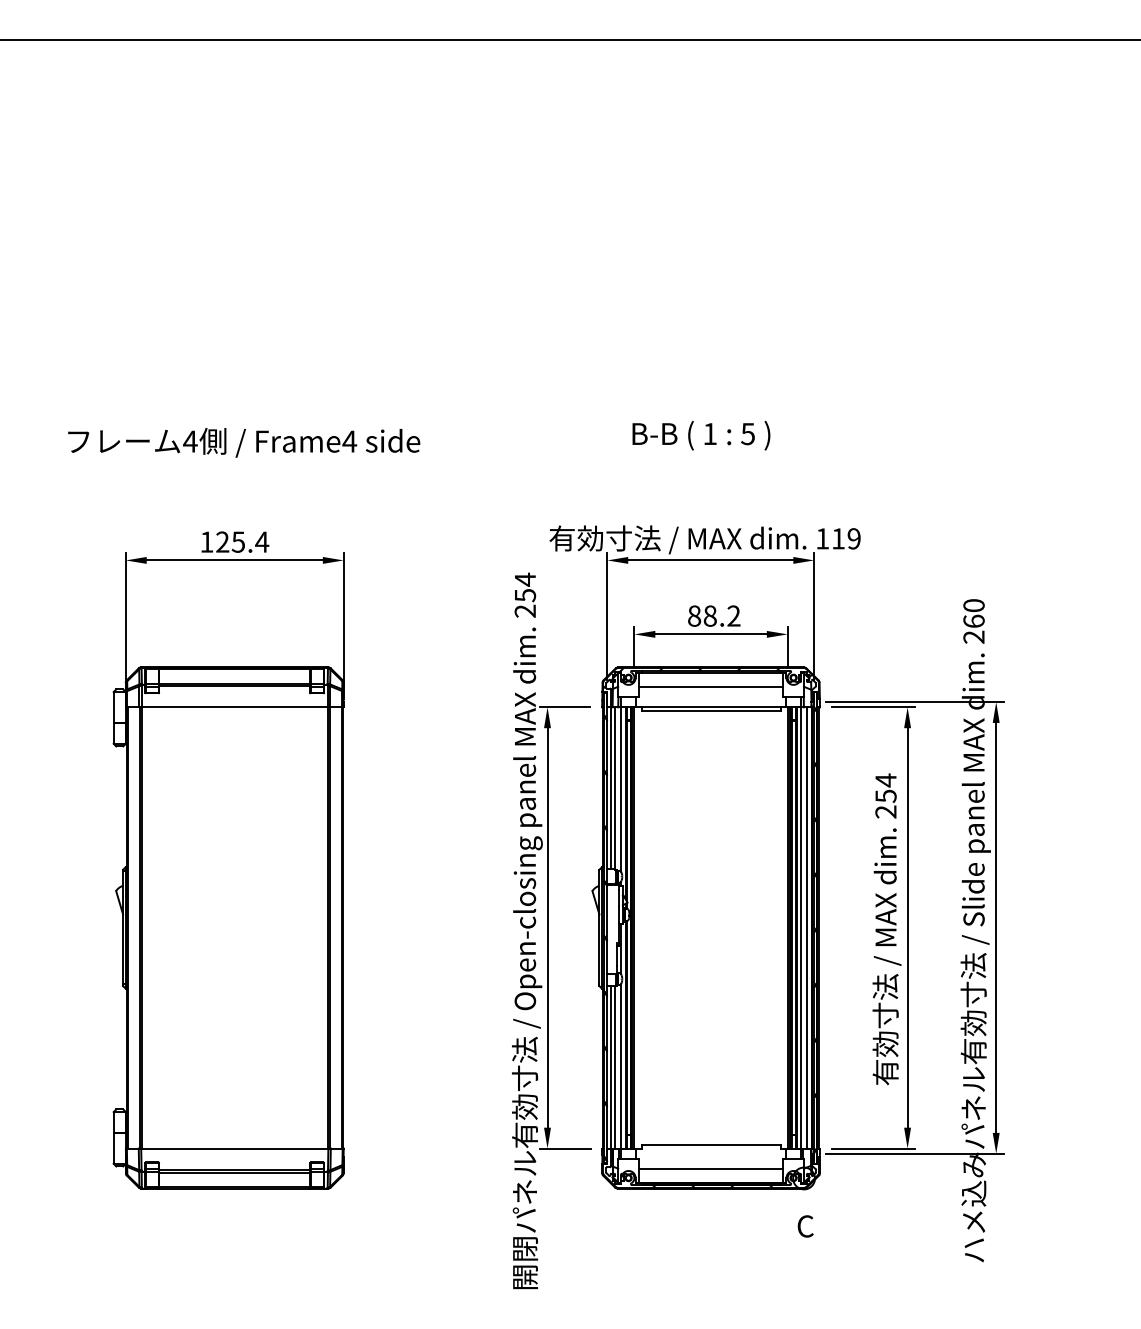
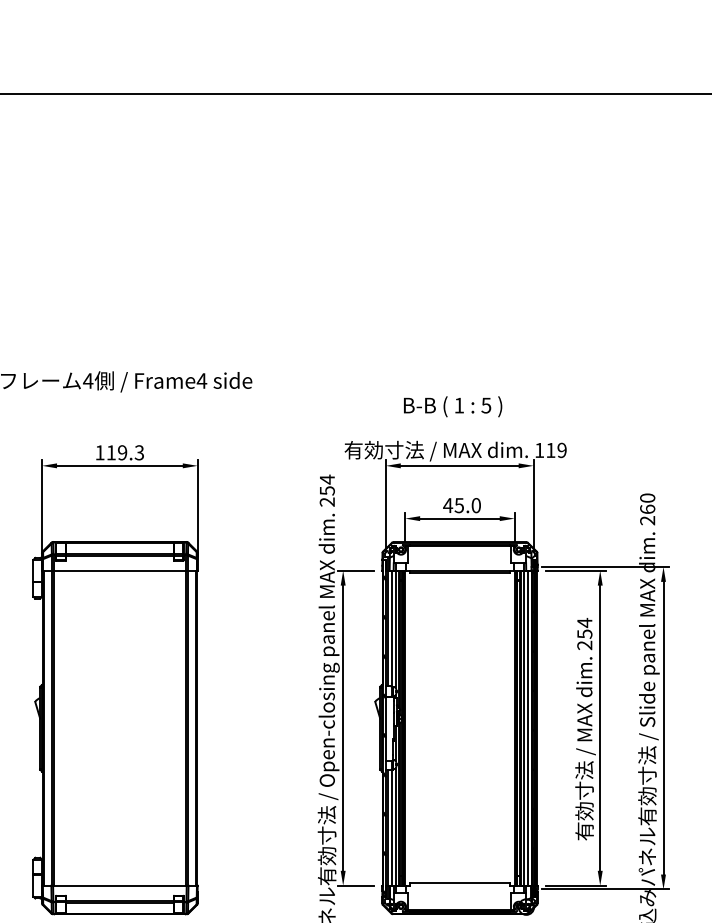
text: (701, 435) -> (453, 406), moved
text: (242, 541) -> (125, 452), 125.4 -> 119.3
text: (713, 615) -> (461, 505), 88.2 -> 45.0
hatch: (707, 677) -> (457, 549), removed
line: (711, 686) -> (460, 555), removed
line: (711, 1168) -> (460, 899), removed

